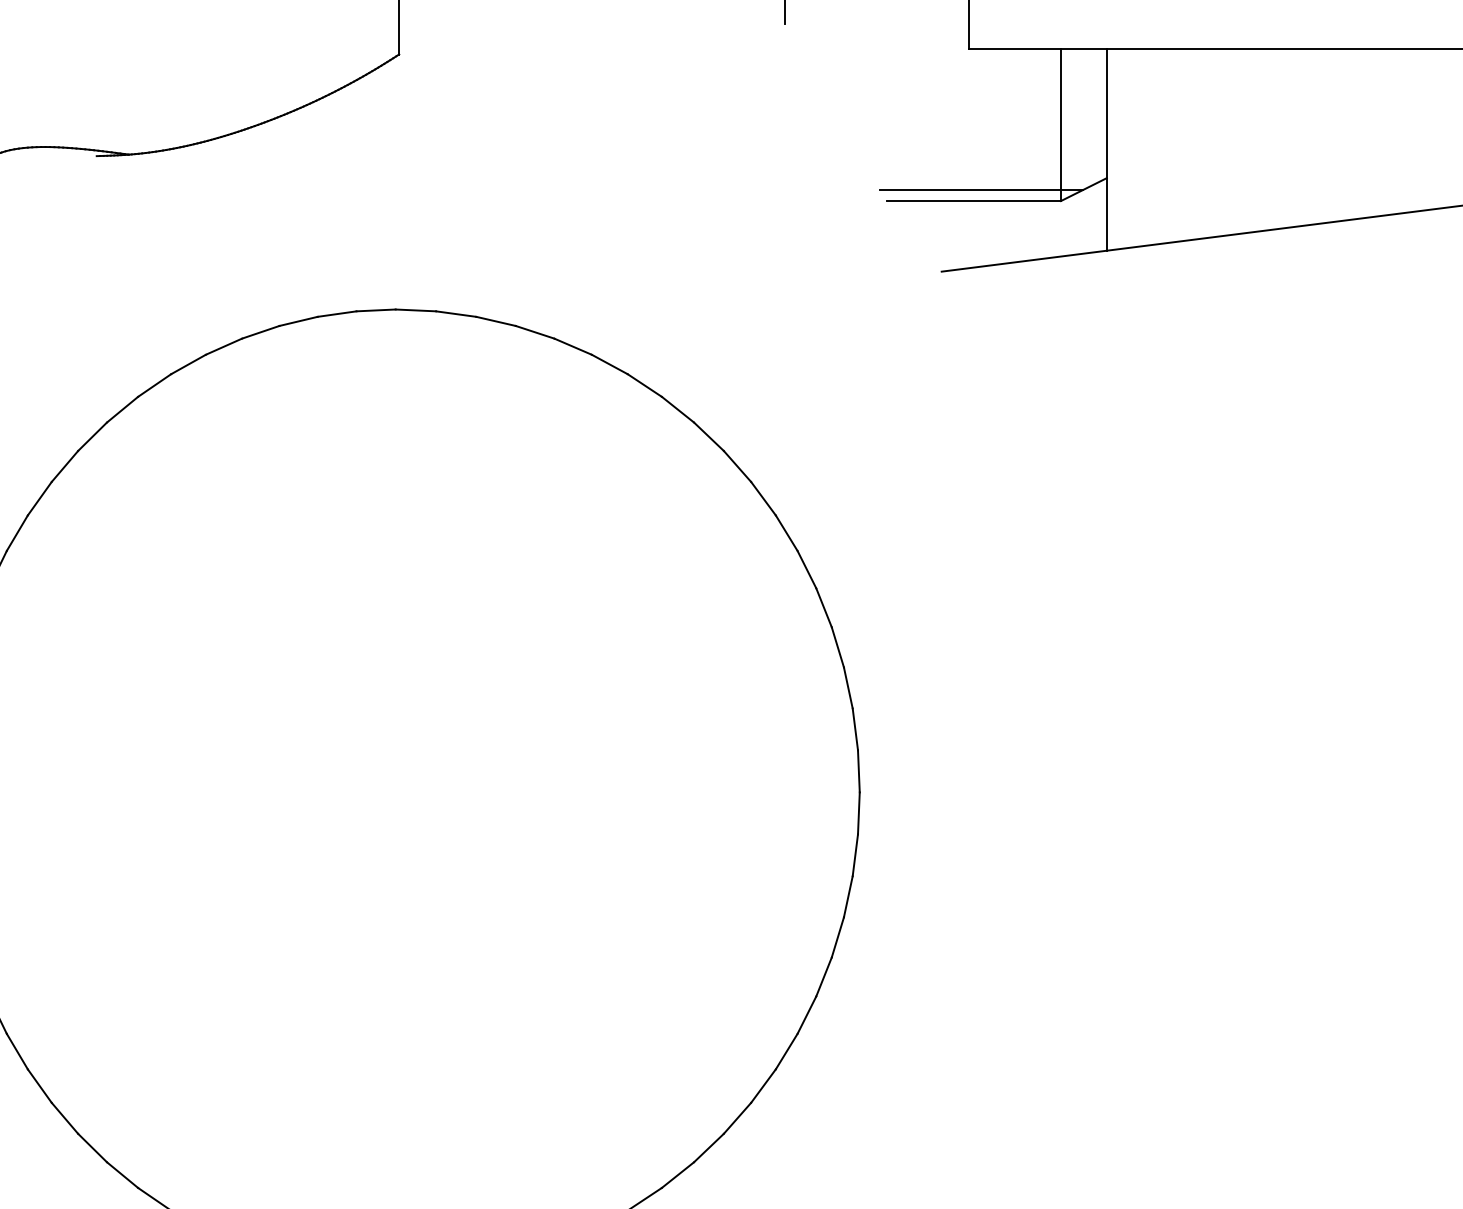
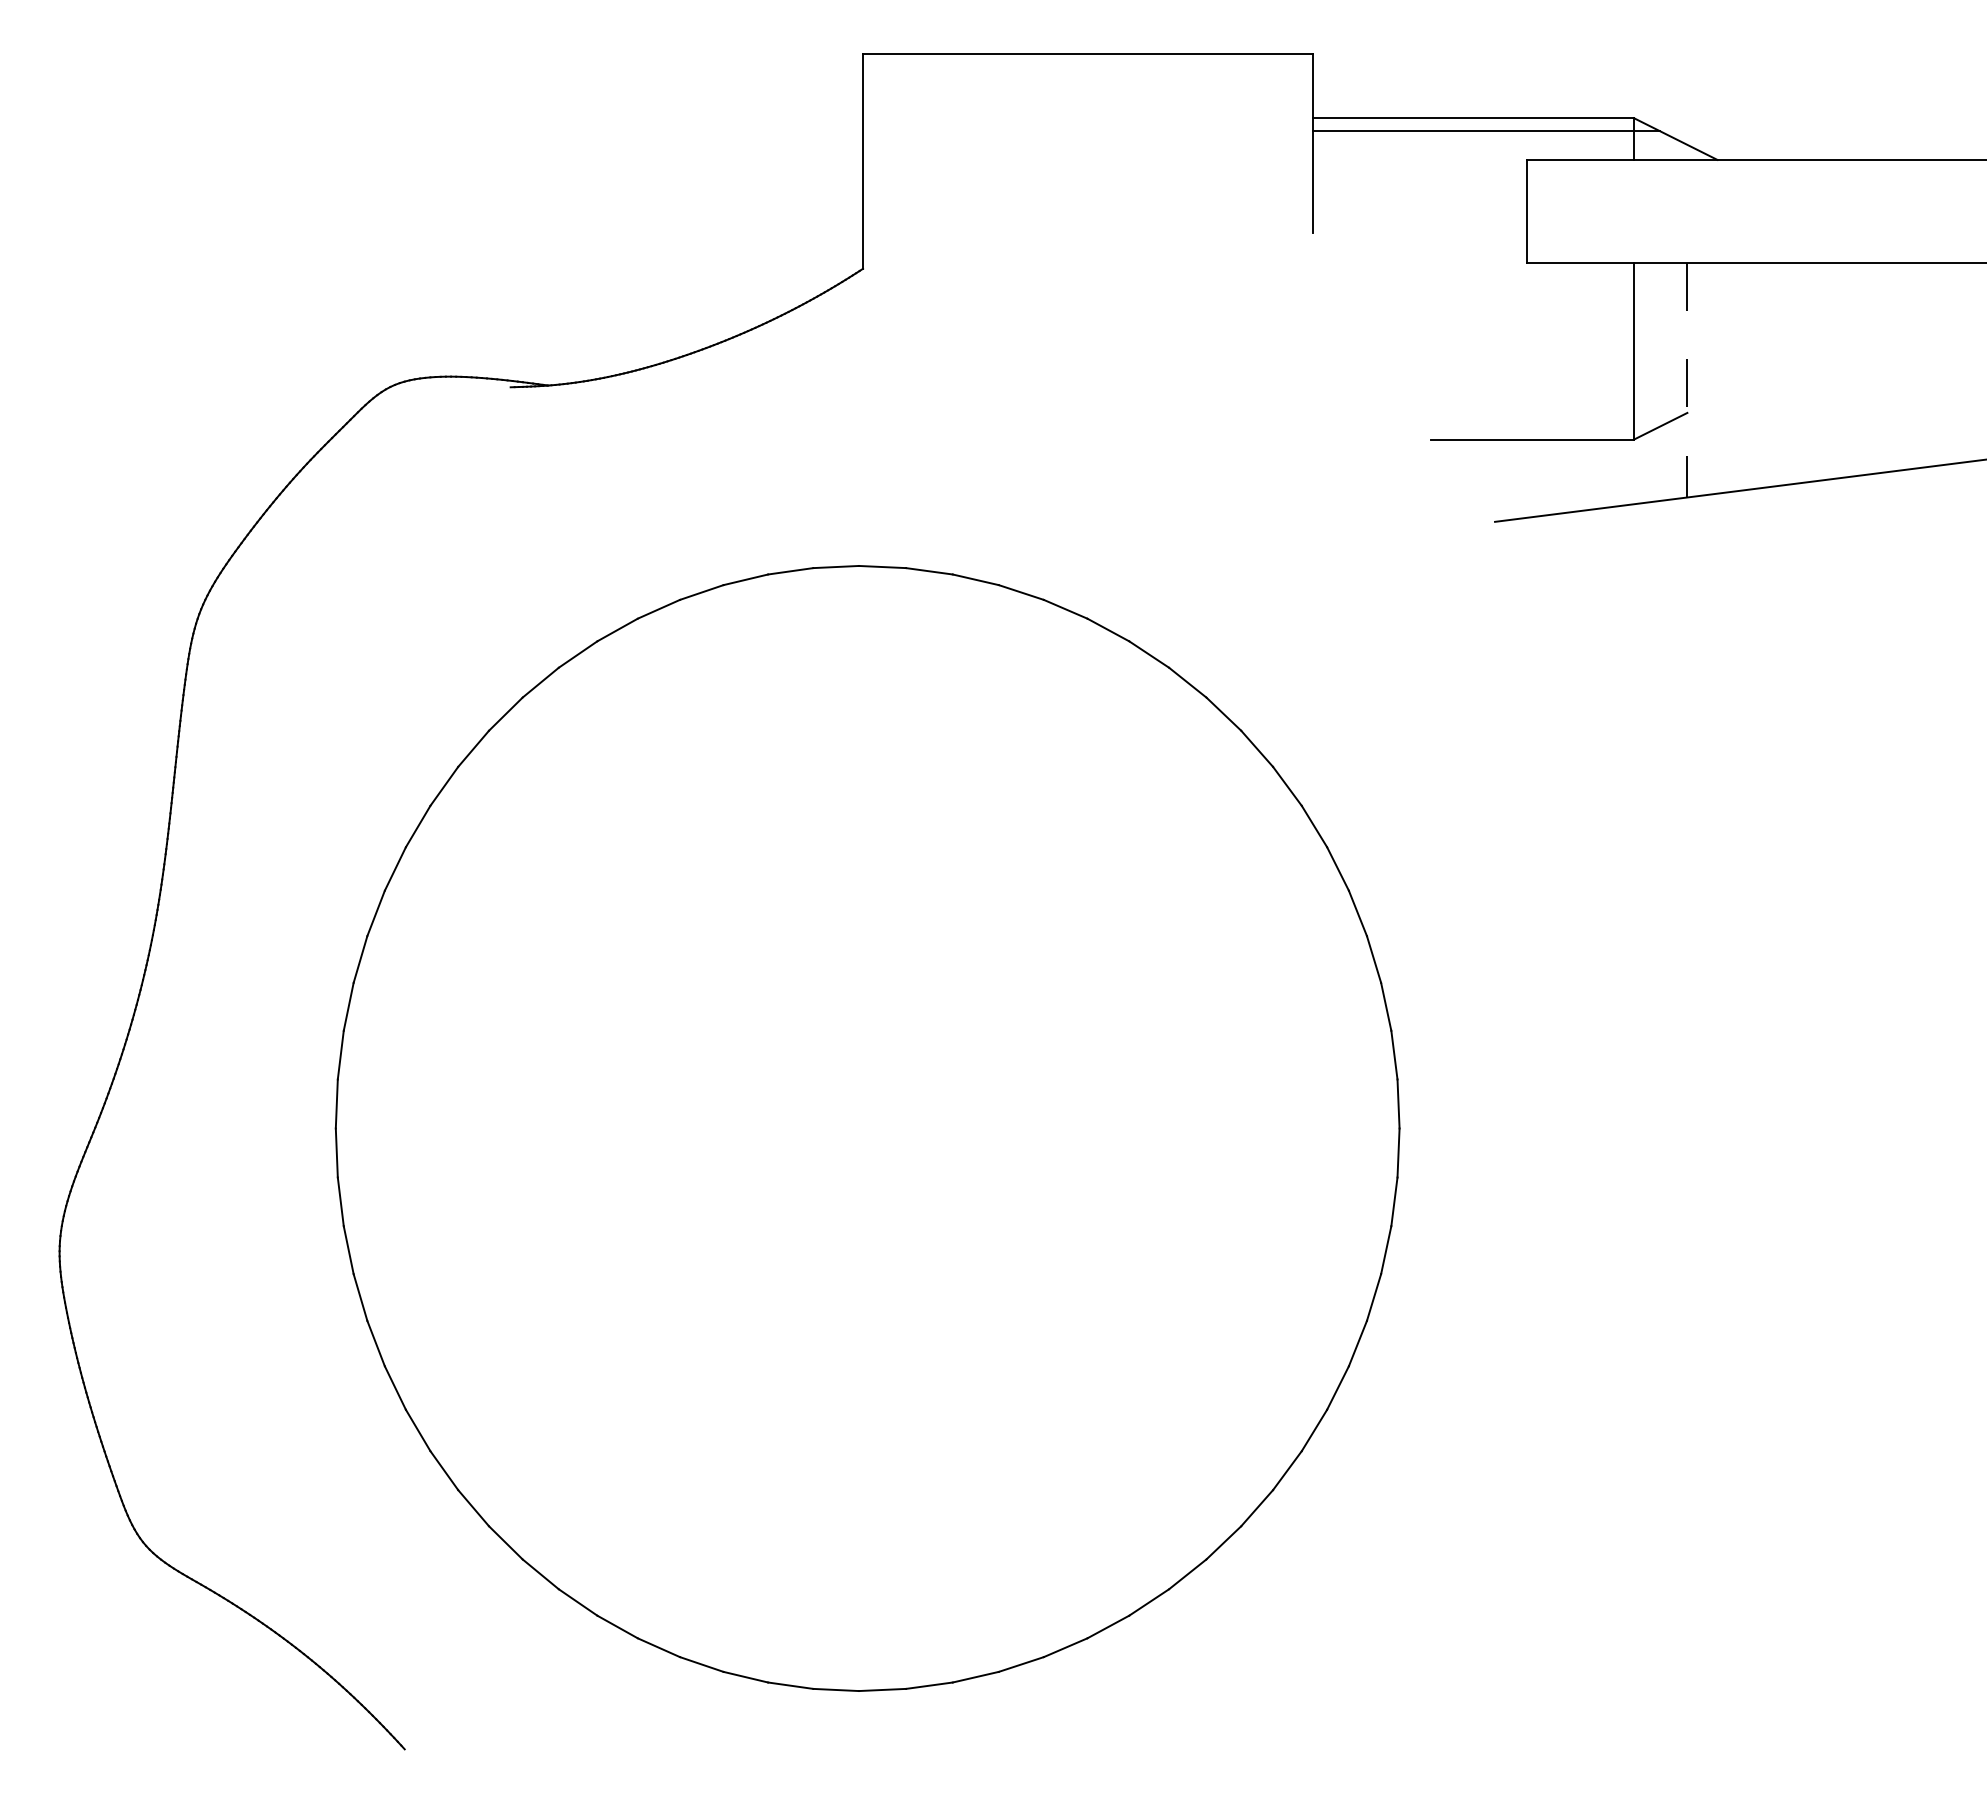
line: (1106, 150) -> (1687, 380), solid -> dashed
line: (980, 189) -> (1540, 426), removed

